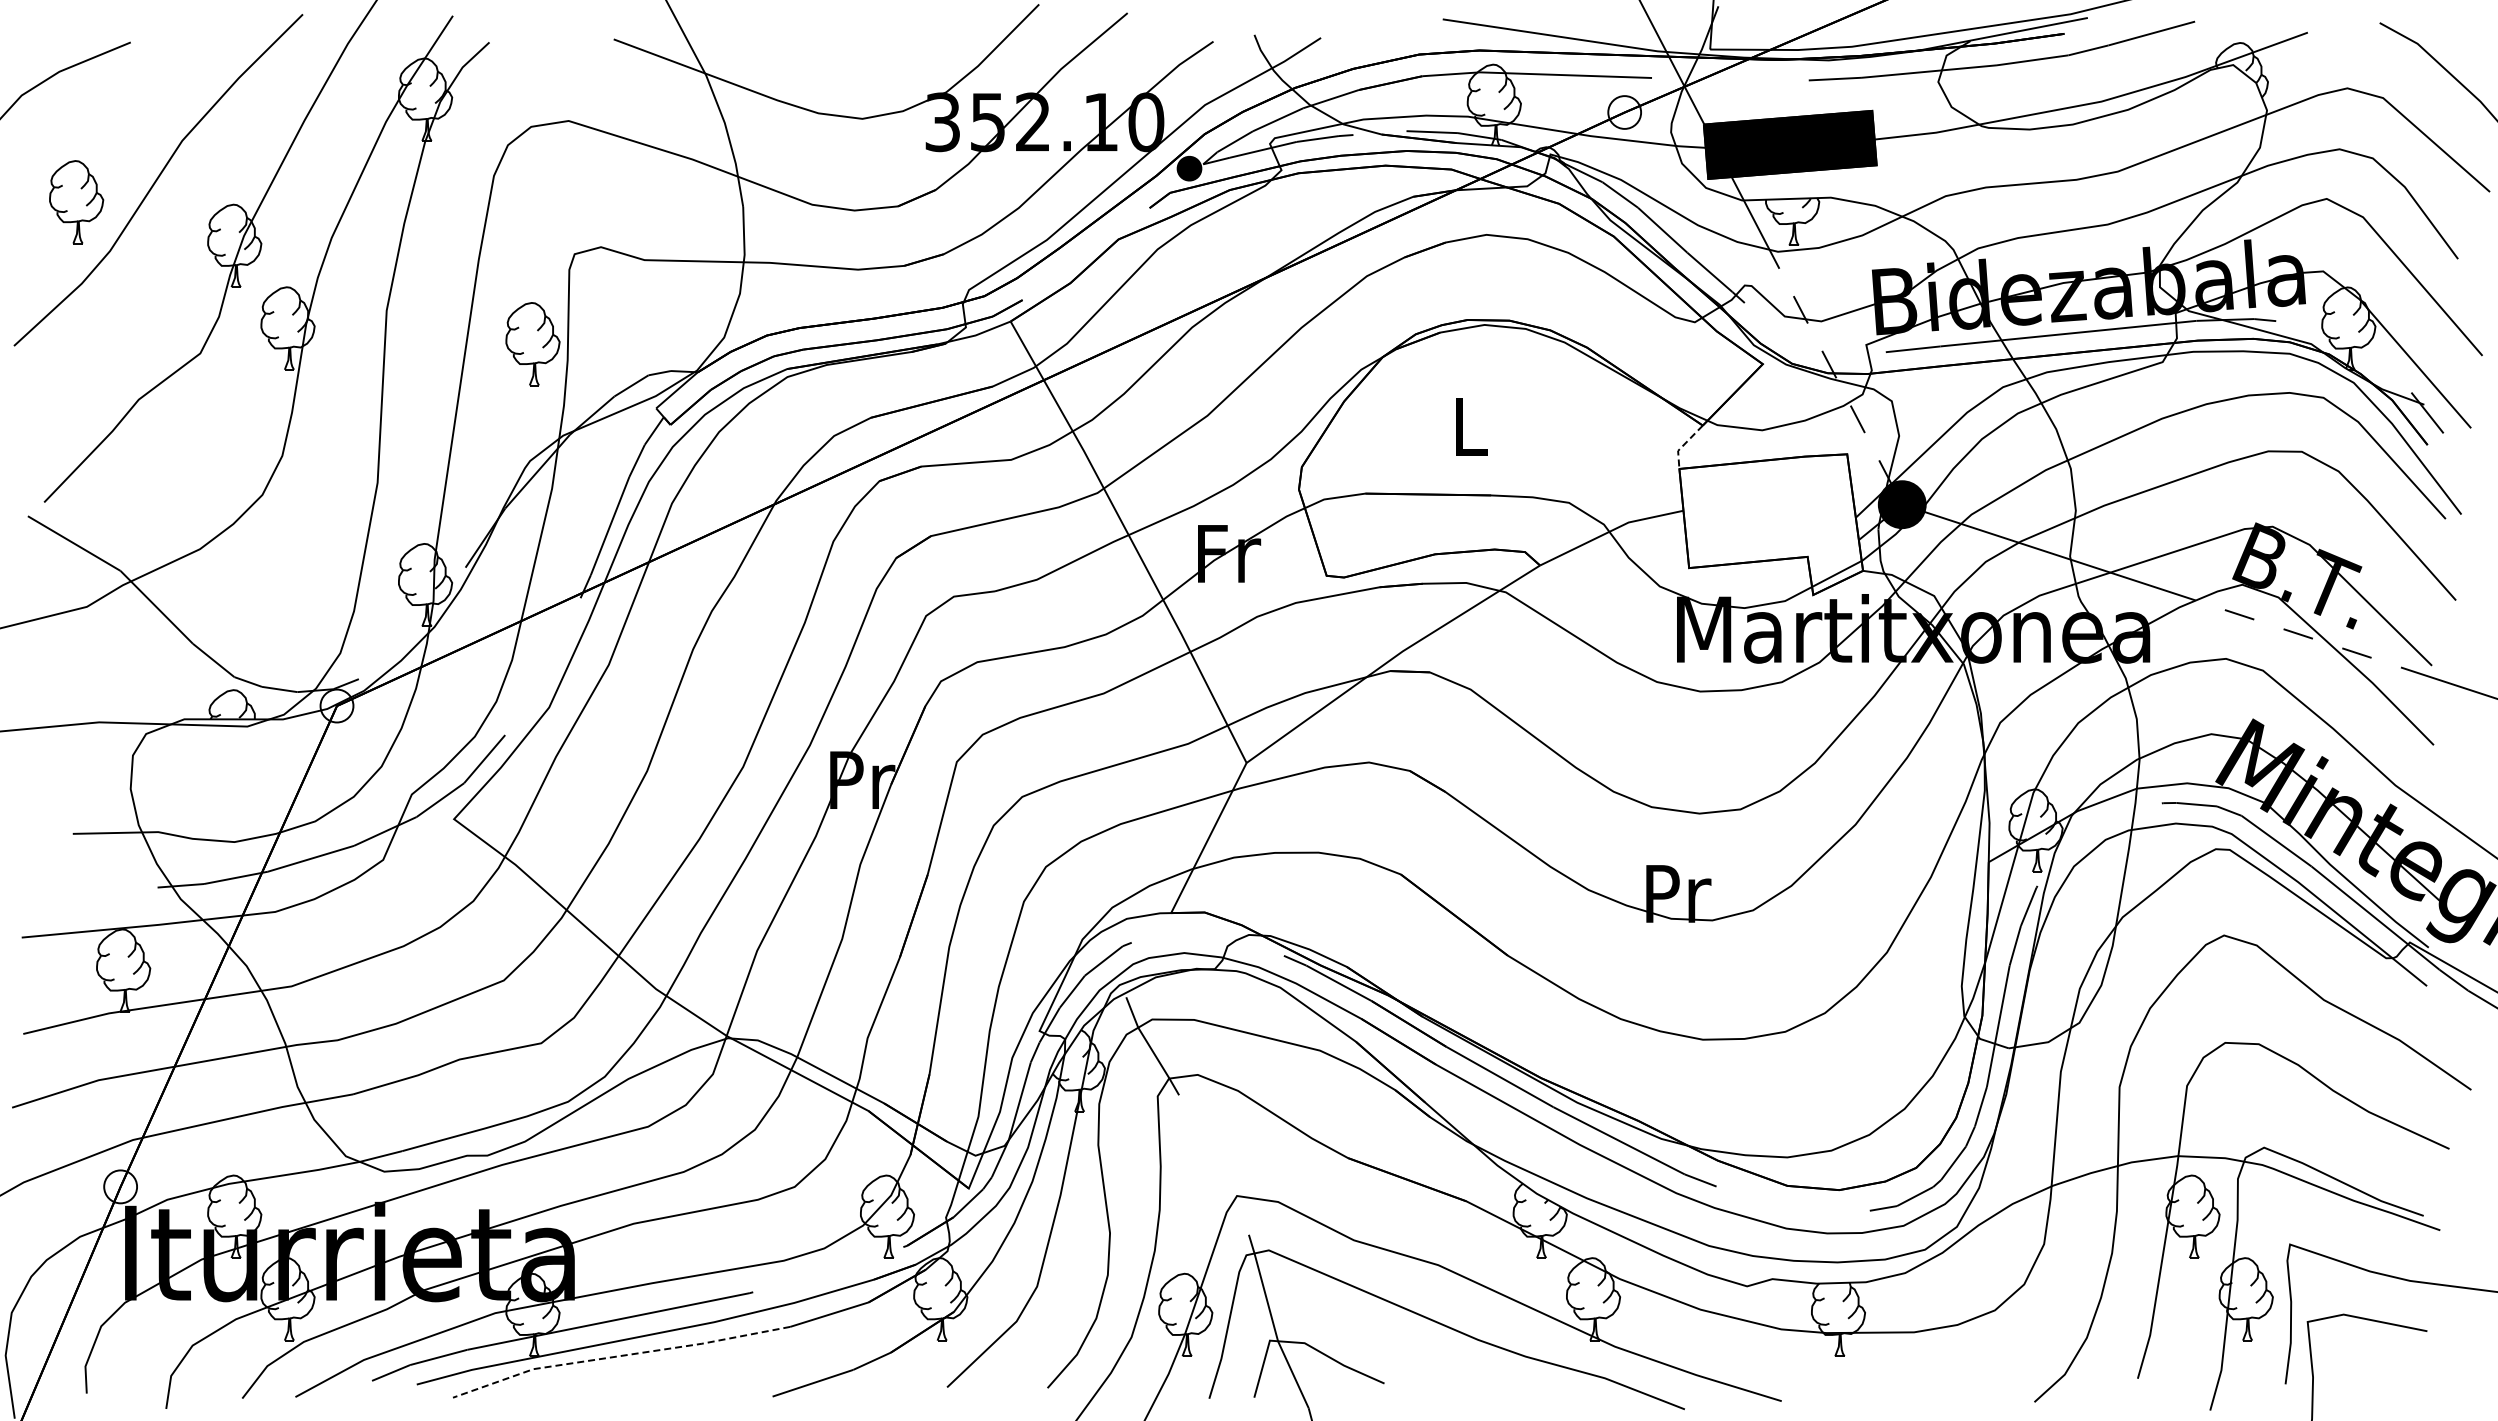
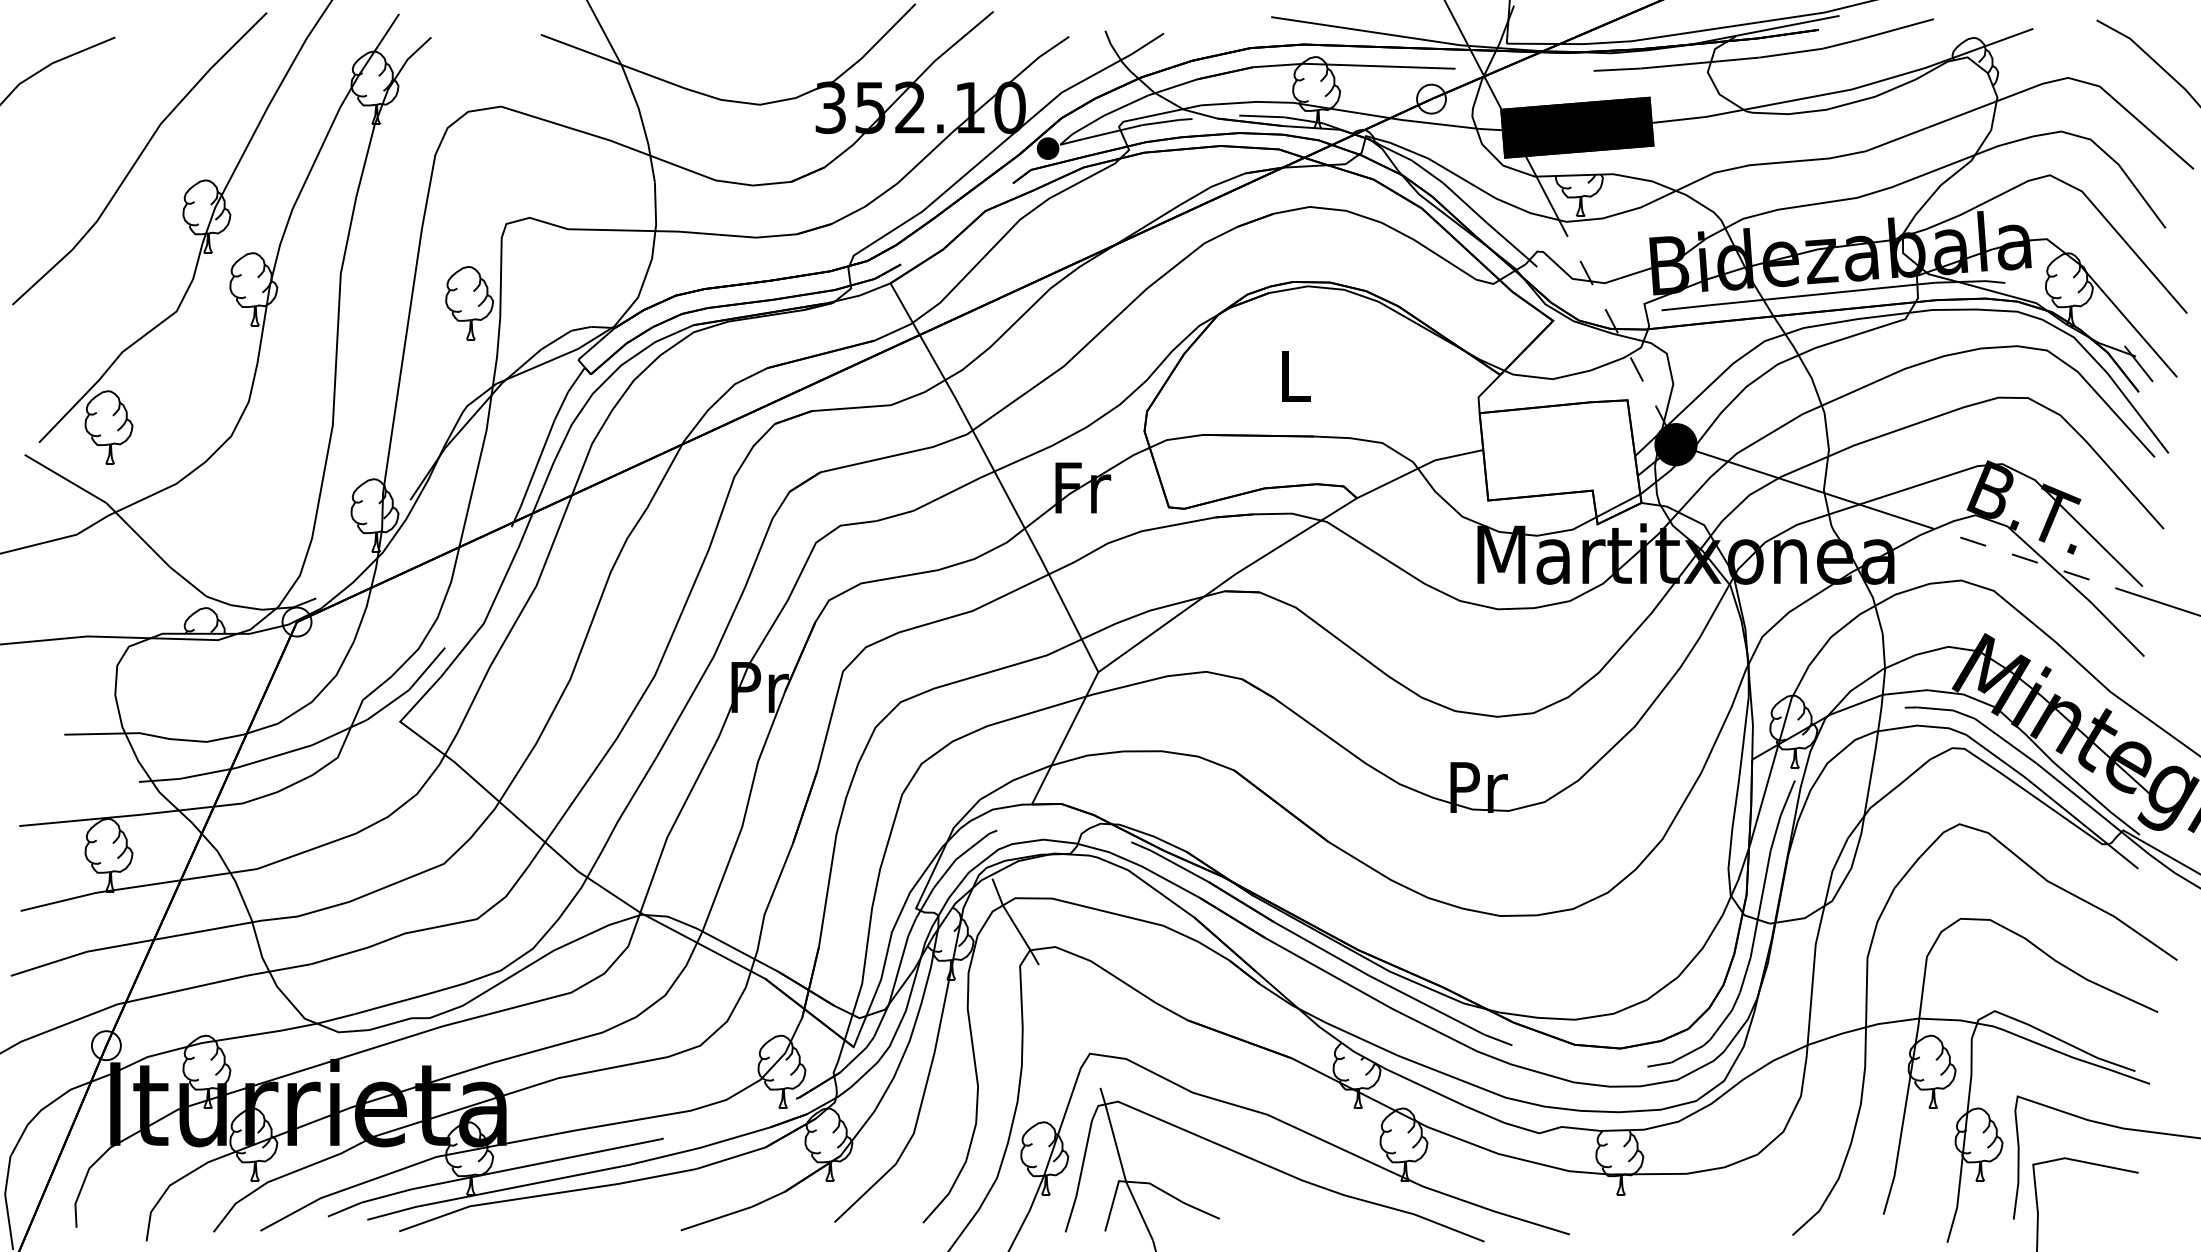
part: (76, 202) -> (108, 427), moved
line: (1683, 445) -> (1483, 392), dashed -> solid
line: (619, 1356) -> (545, 1195), dashed -> solid

